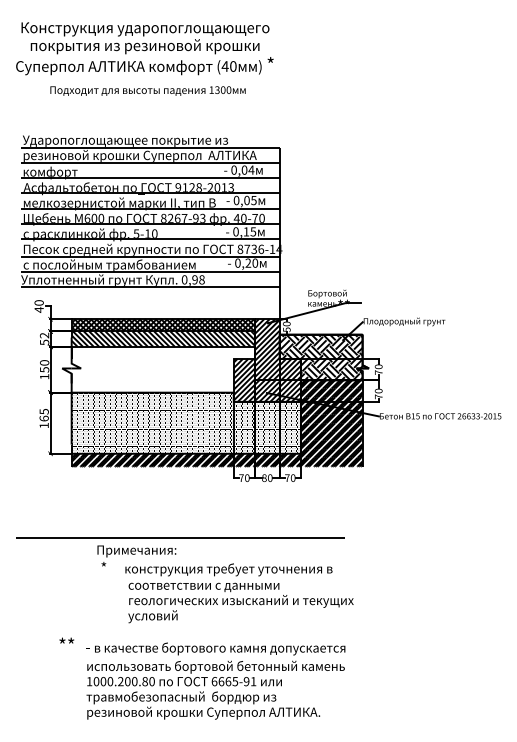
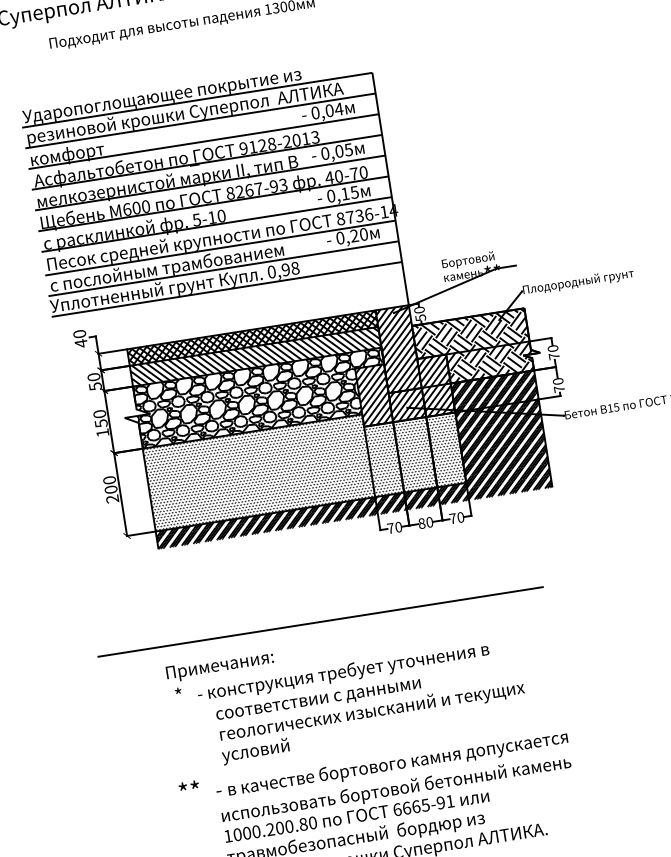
text: (44, 335) -> (93, 377), 52 -> 50
hatch: (158, 369) -> (255, 398), added
text: (43, 418) -> (110, 489), 165 -> 200
text: (225, 584) -> (347, 692), moved

